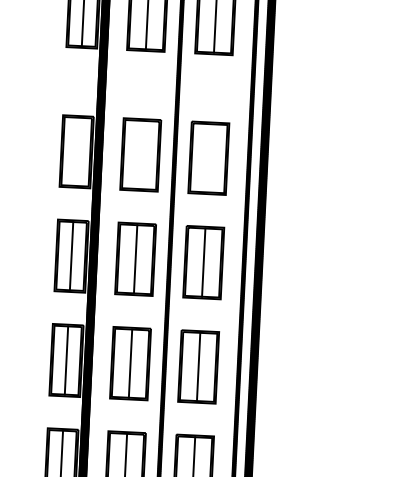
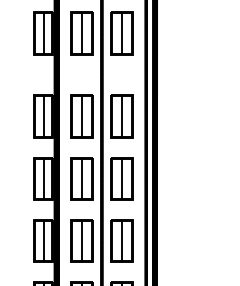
line: (76, 151) -> (43, 116), added
line: (140, 154) -> (81, 116), added
line: (209, 157) -> (122, 116), added

